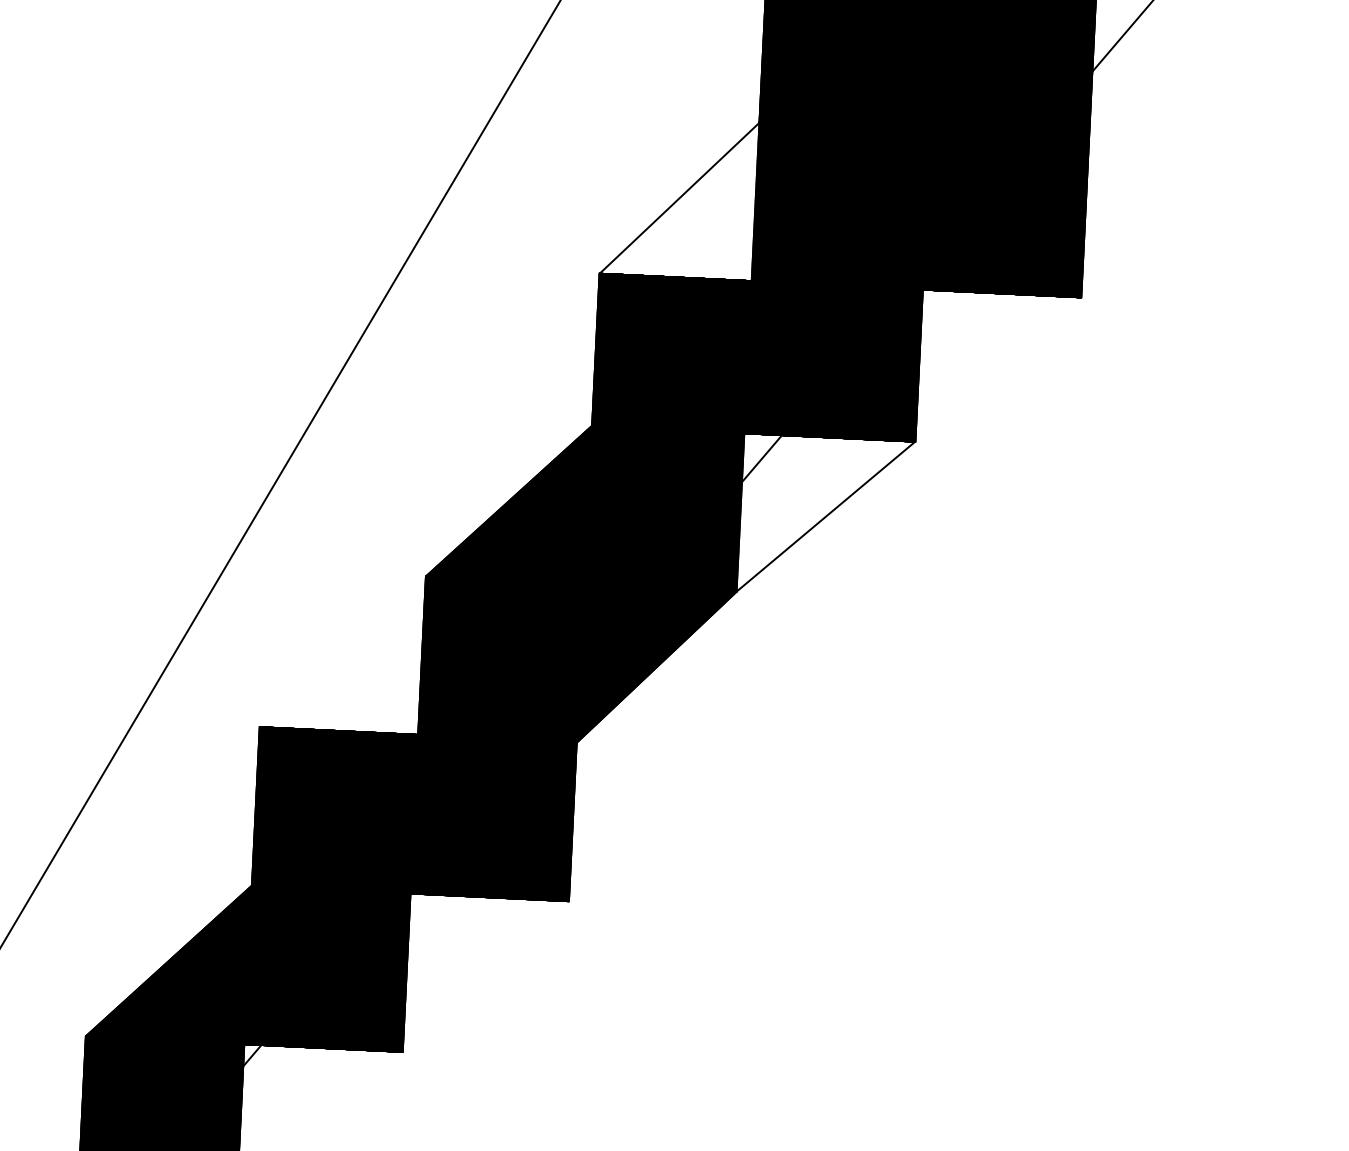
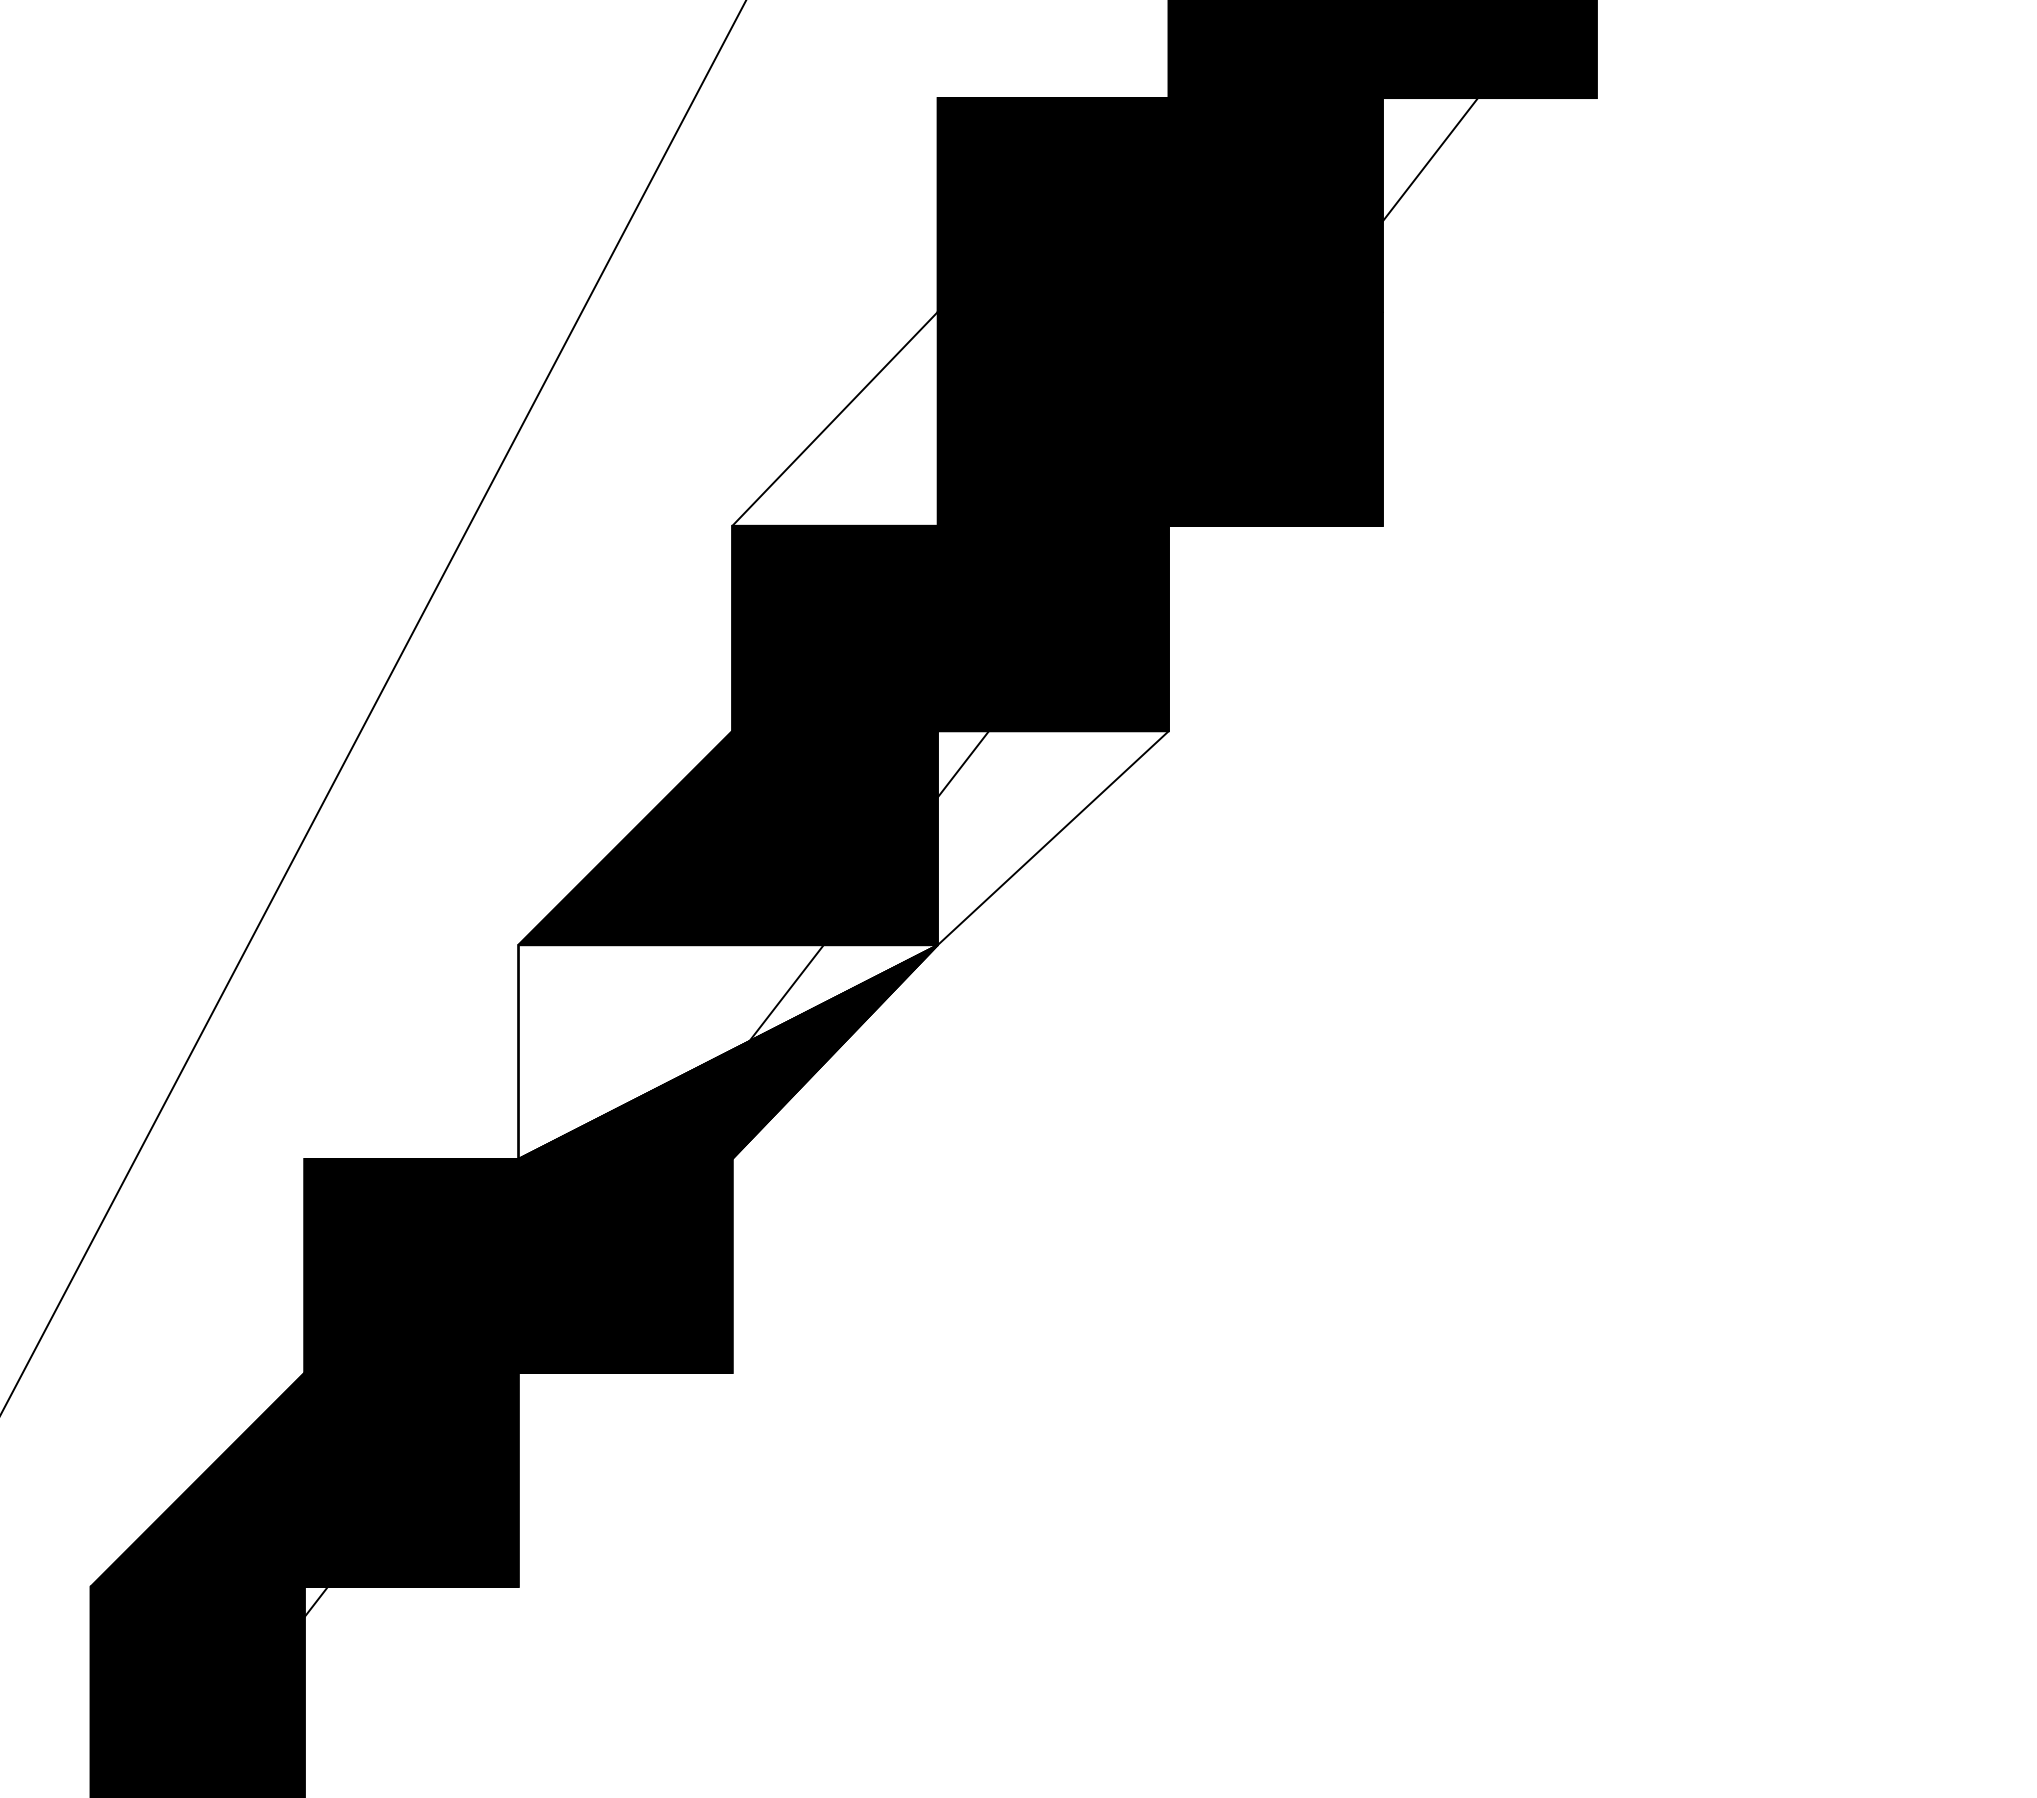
fill: (576, 663) -> (727, 1052), removed

